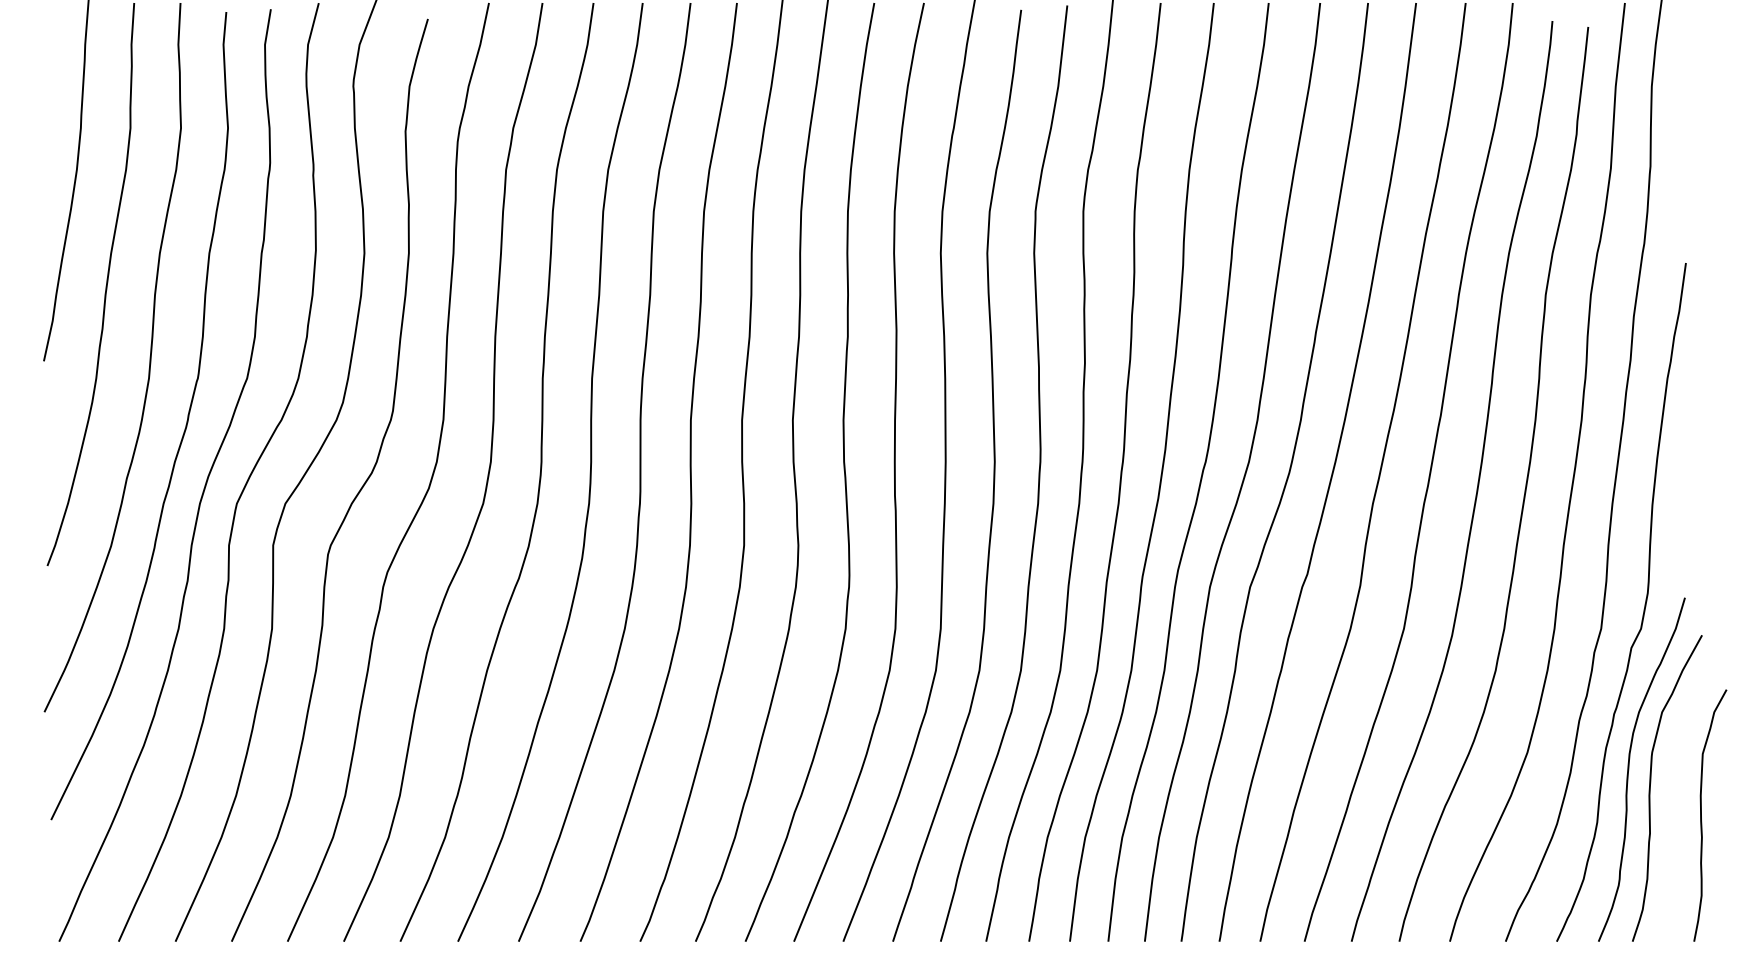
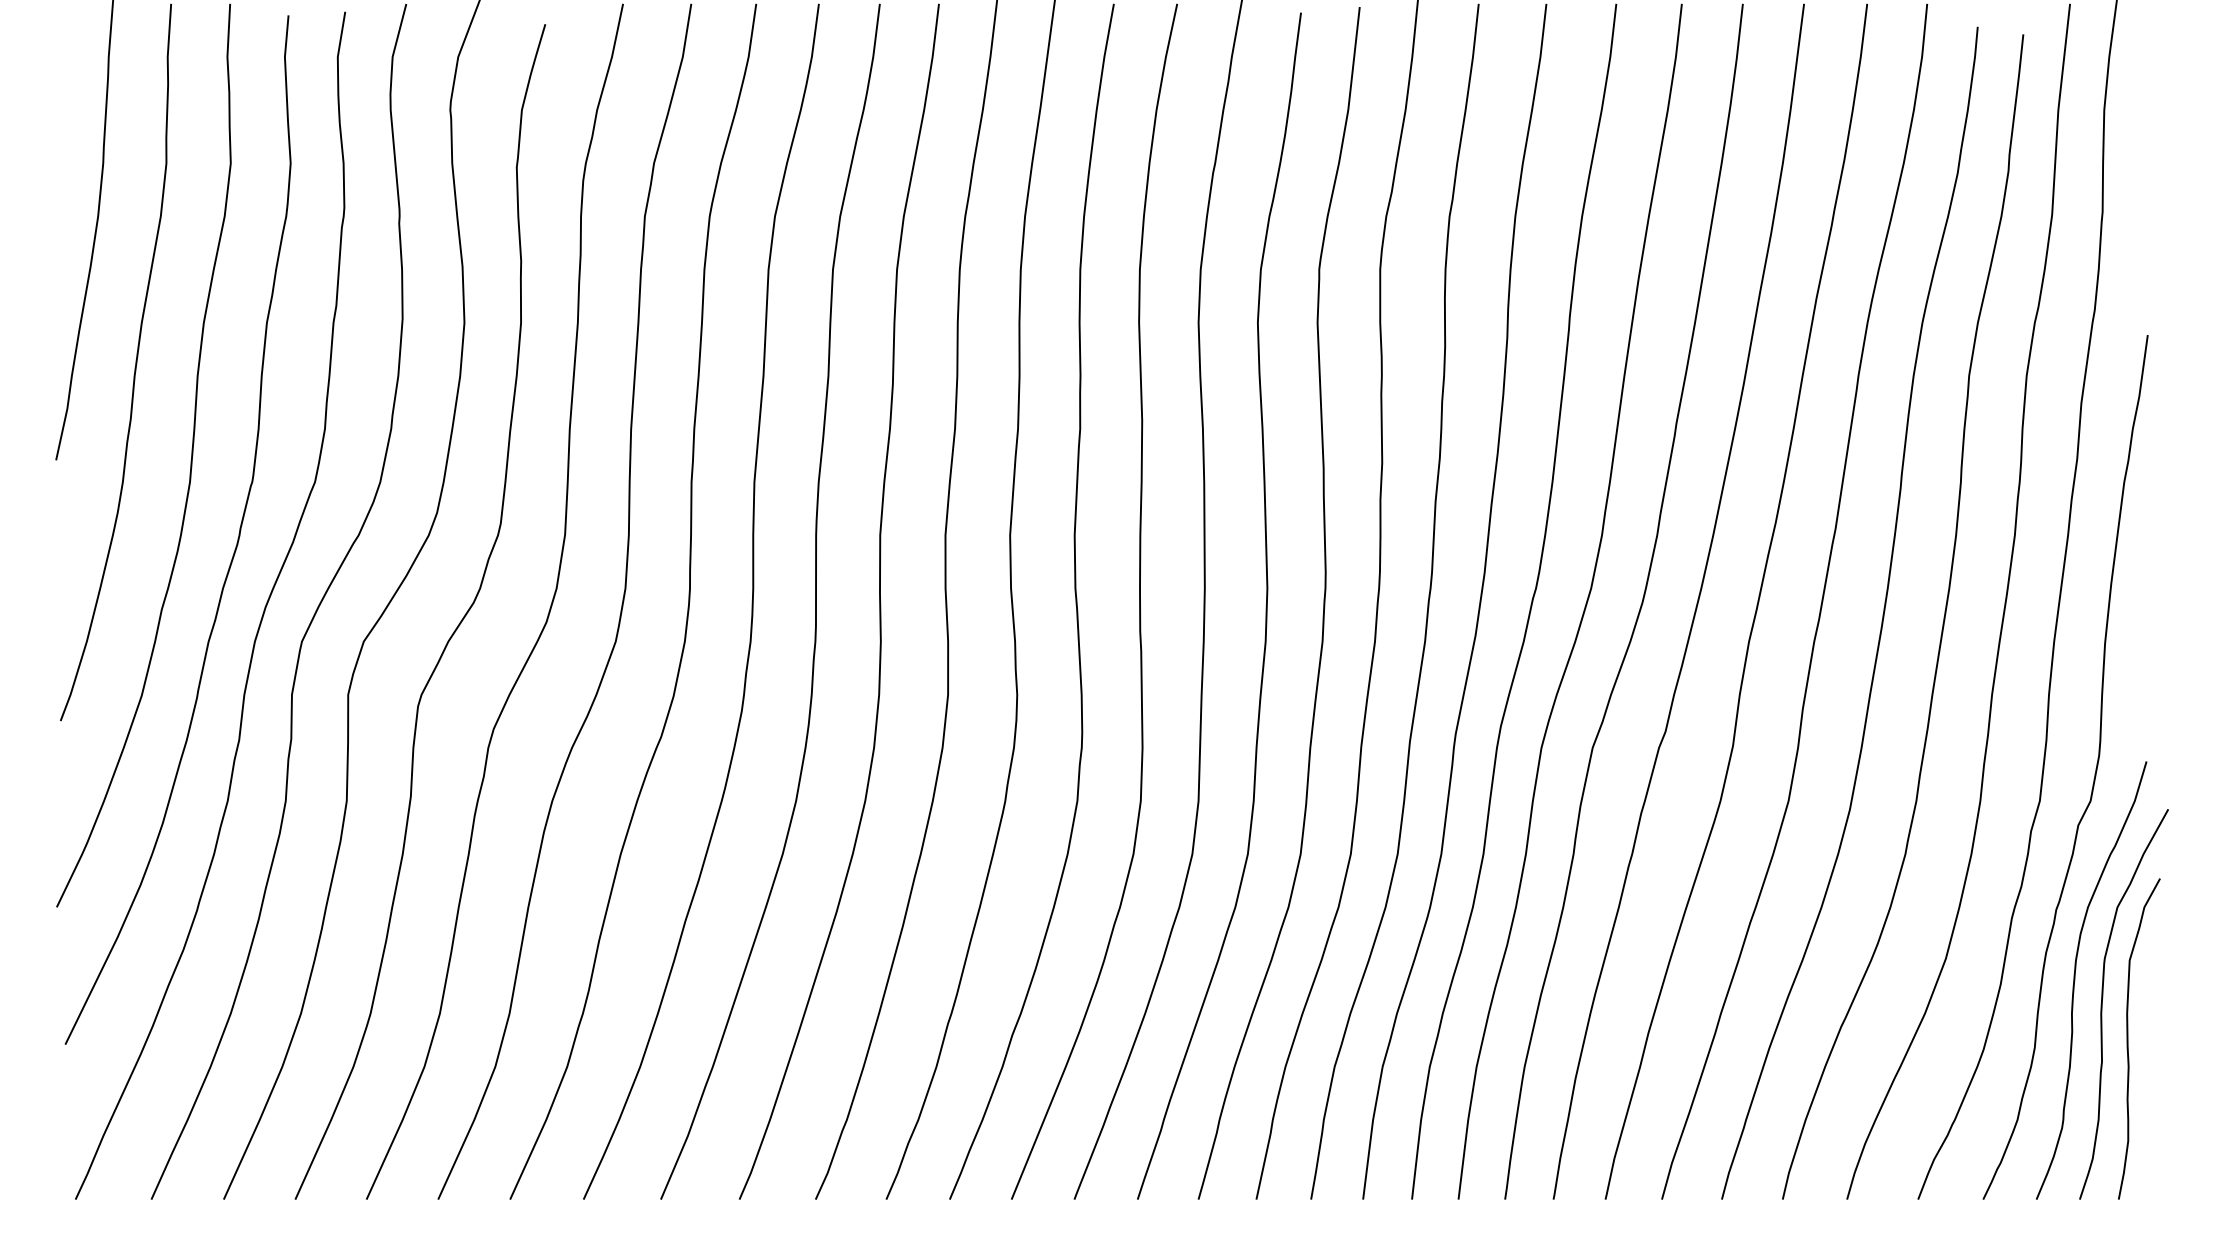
curve: (1701, 815) -> (2128, 1038), moved

